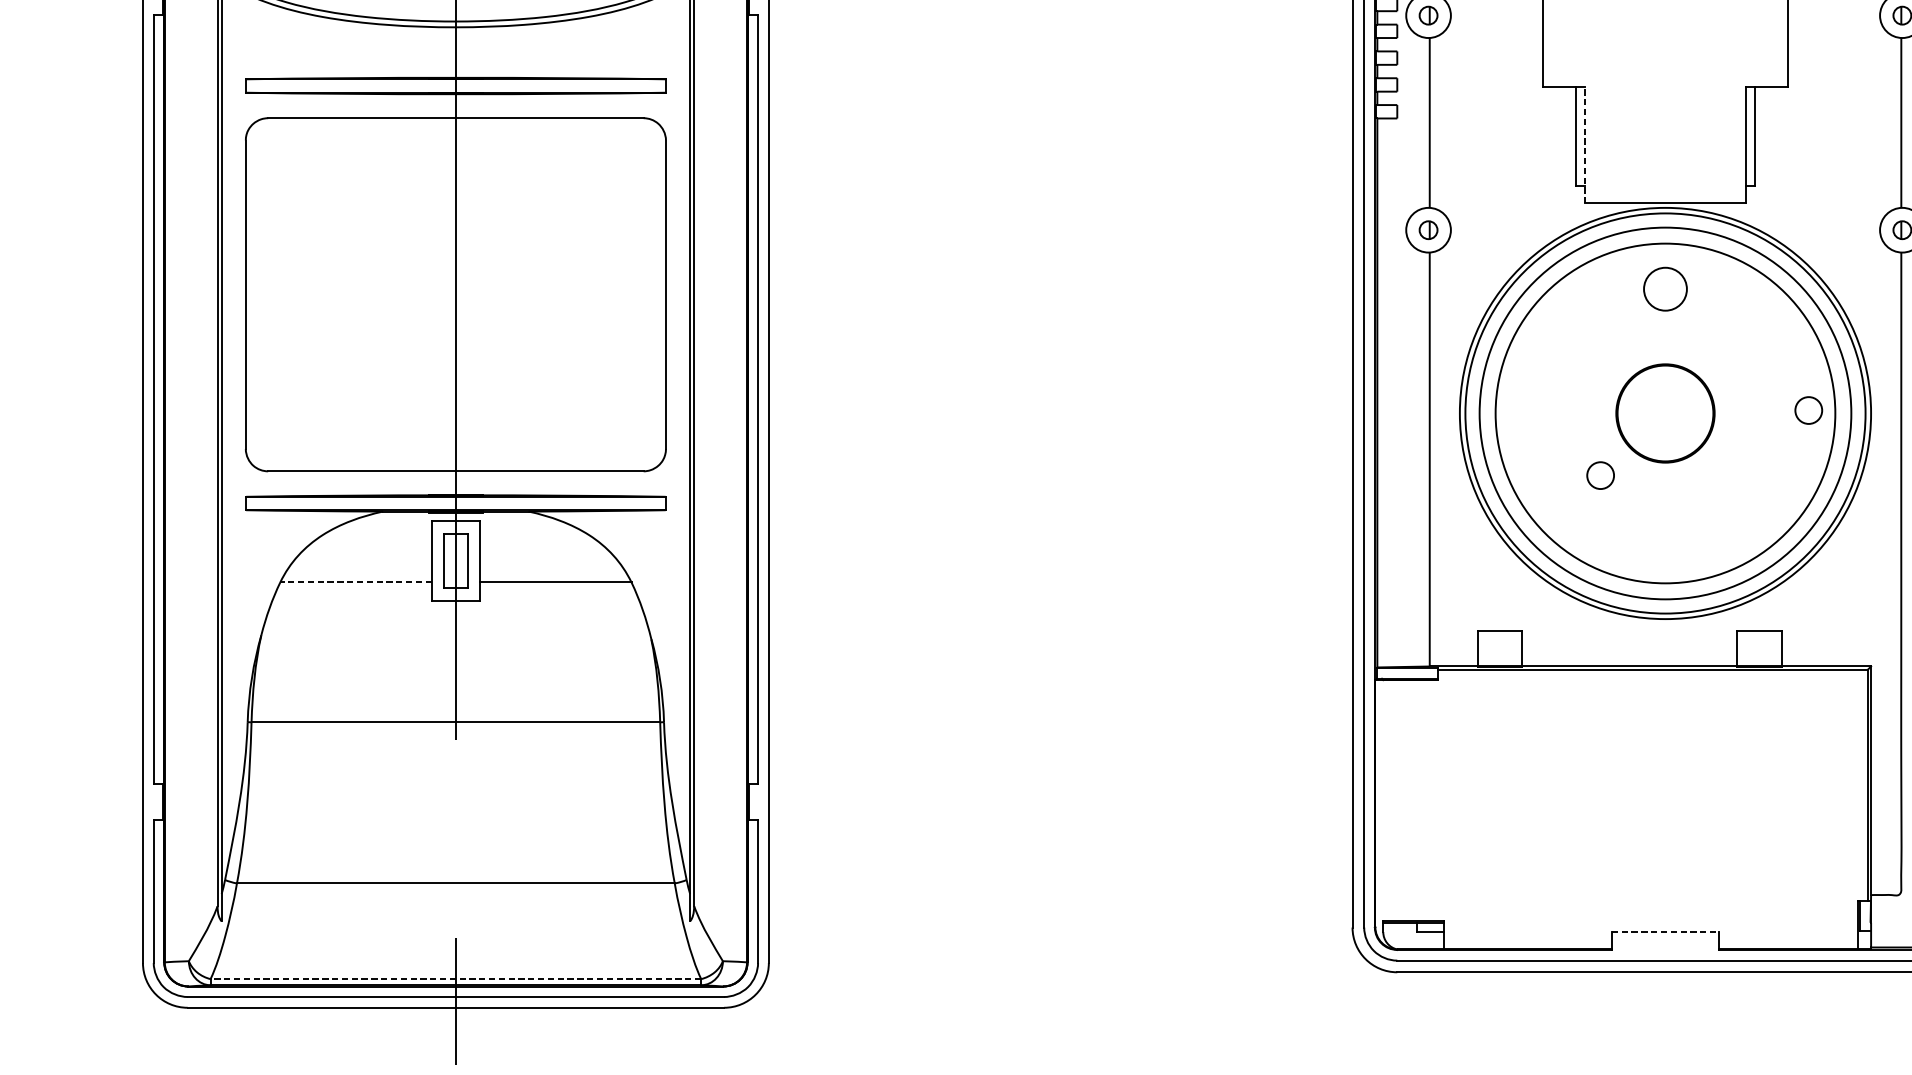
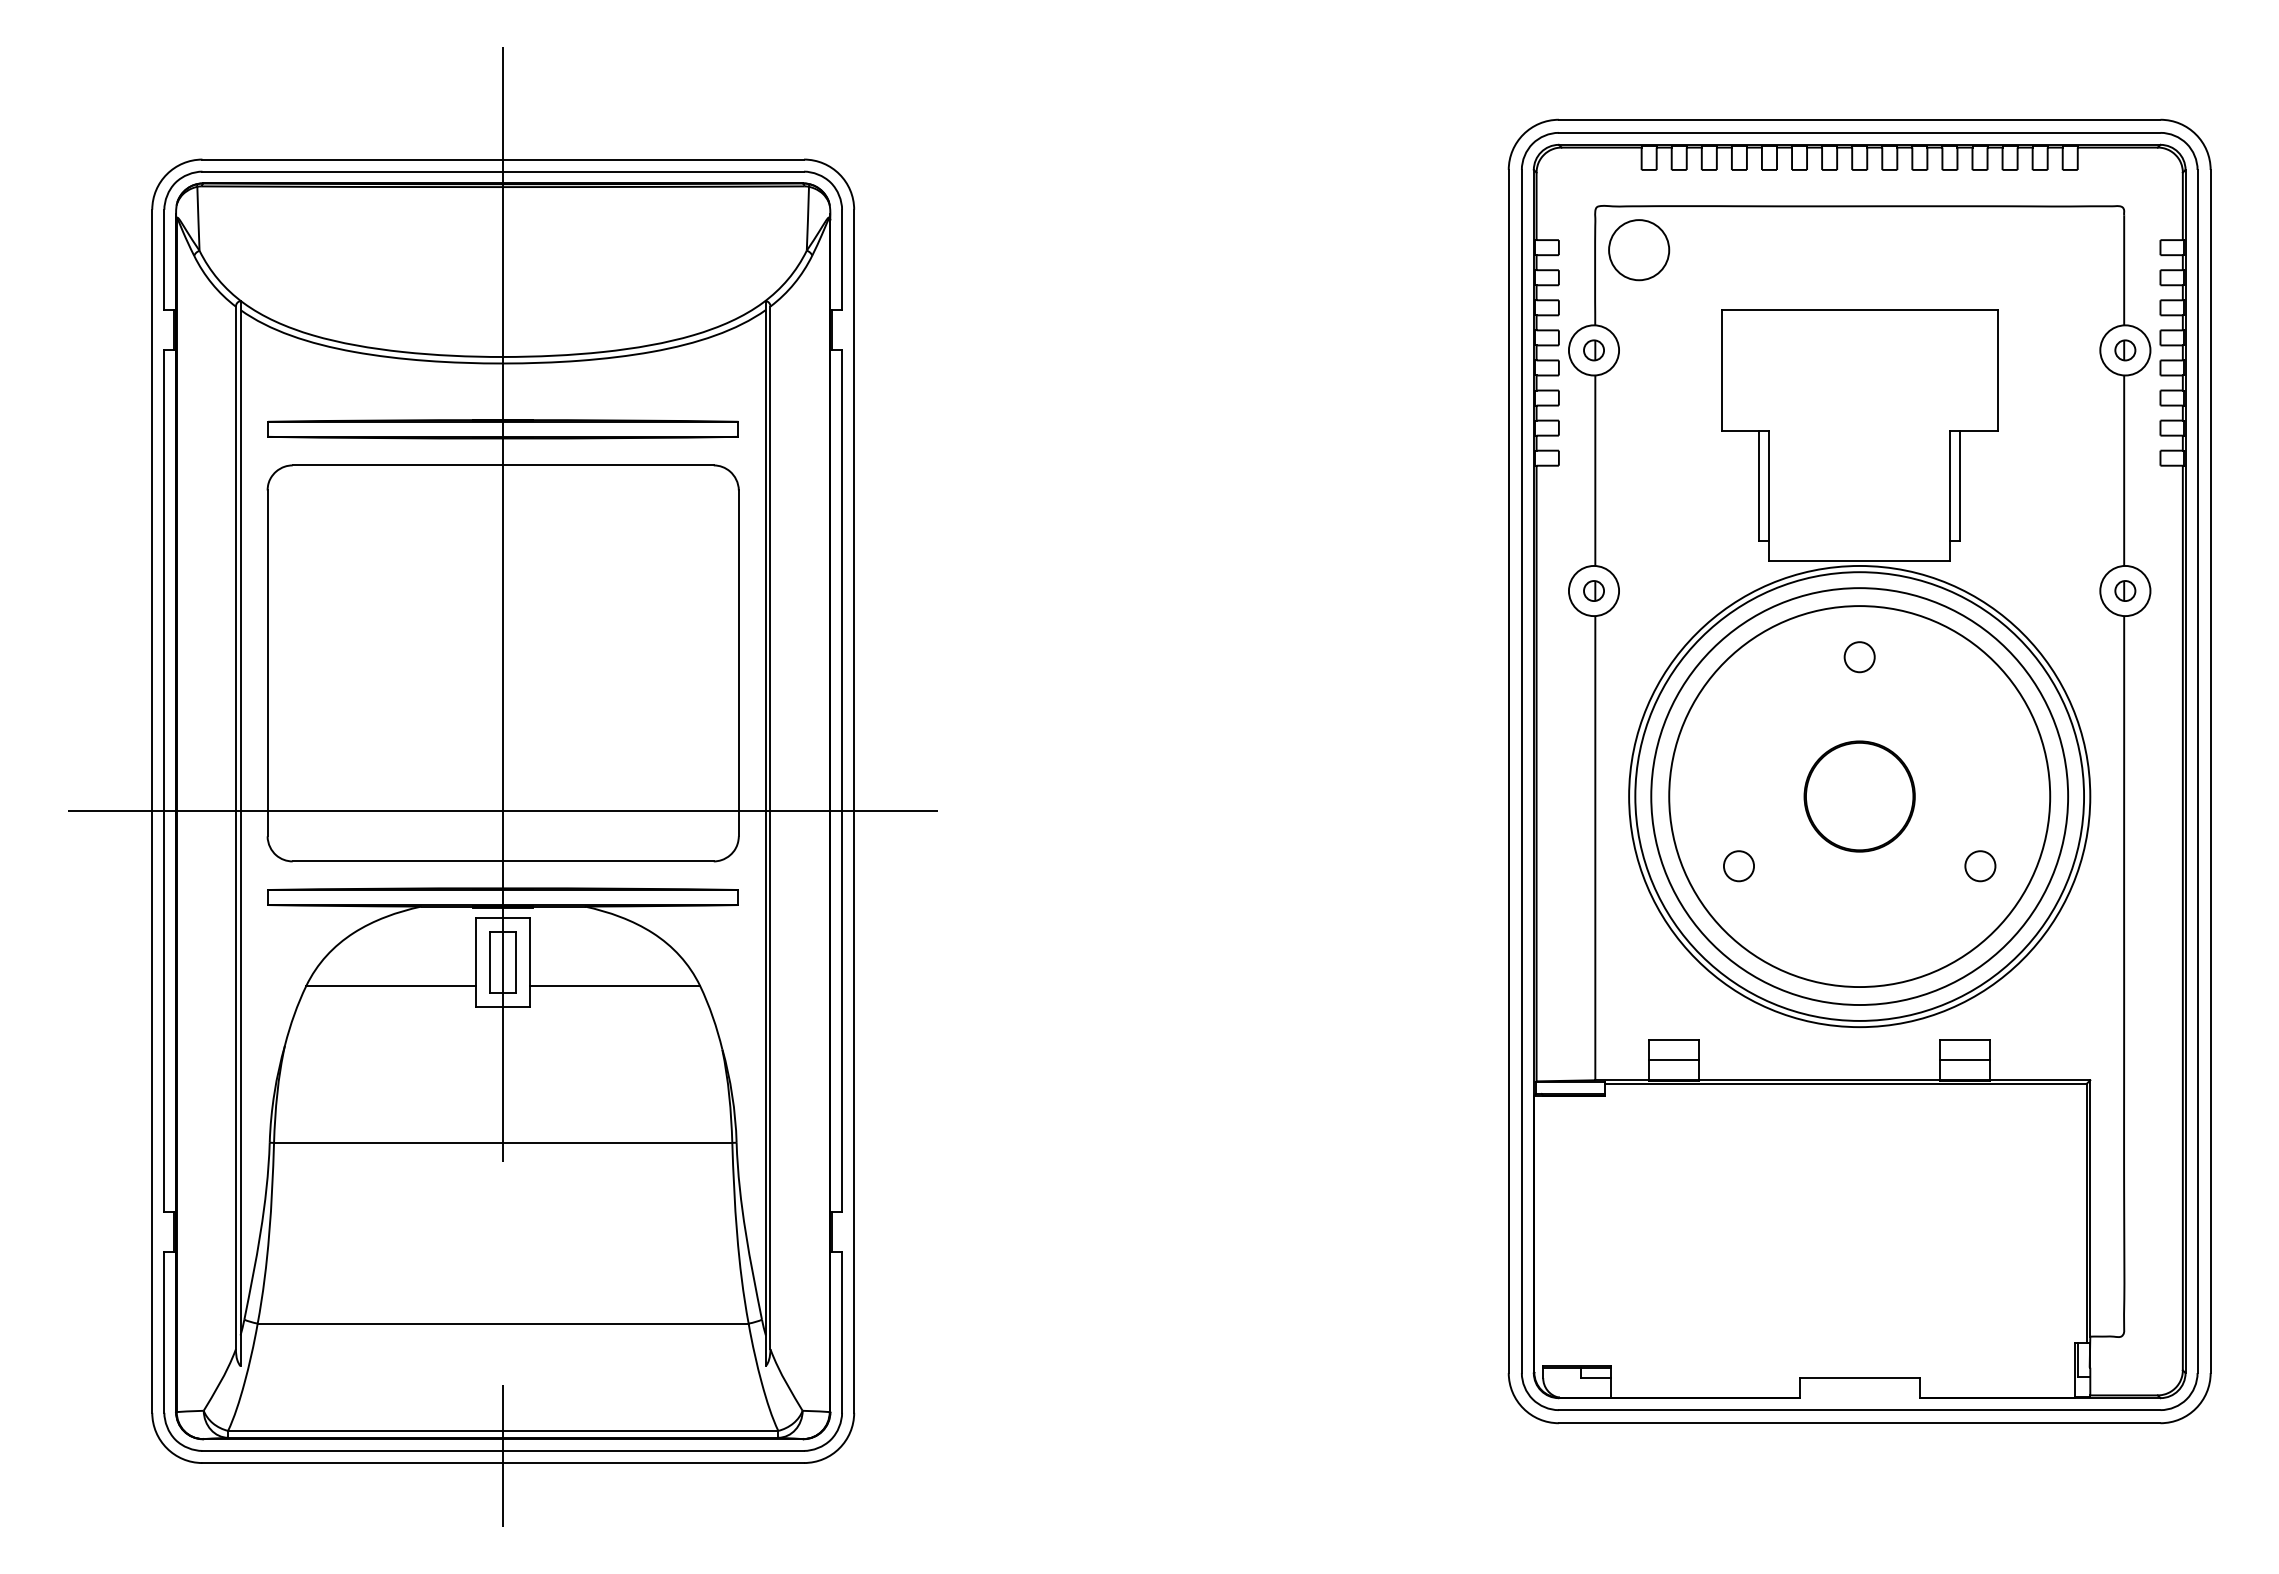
line: (1585, 145) -> (1769, 495), dashed -> solid
circle: (1665, 289) -> (1859, 657), size x0.62
circle: (1808, 410) -> (1980, 866), moved
line: (455, 426) -> (502, 811), added
circle: (1600, 475) -> (1738, 866), moved
line: (356, 581) -> (391, 985), dashed -> solid
line: (1500, 648) -> (1674, 1060), added
line: (1758, 648) -> (1964, 1060), added
line: (1666, 932) -> (1860, 1378), dashed -> solid
line: (455, 978) -> (502, 1430), dashed -> solid

